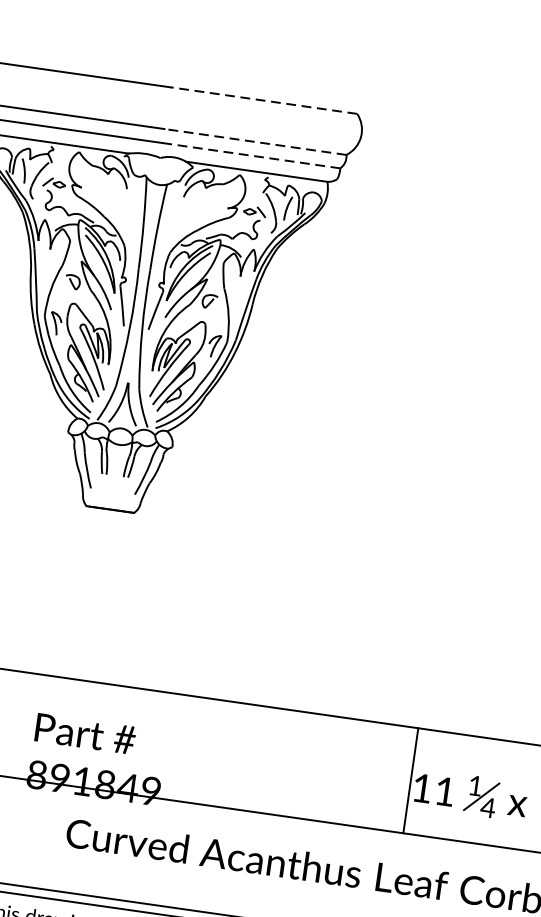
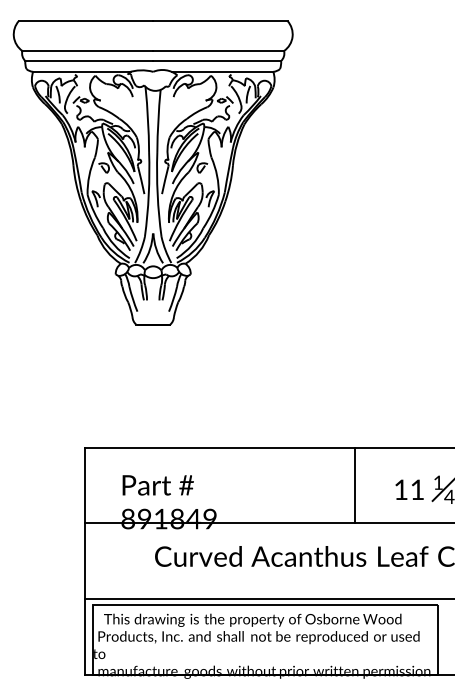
line: (262, 99) -> (219, 20), dashed -> solid
line: (255, 141) -> (218, 50), dashed -> solid
line: (251, 156) -> (217, 61), dashed -> solid
line: (411, 780) -> (355, 485), moved

